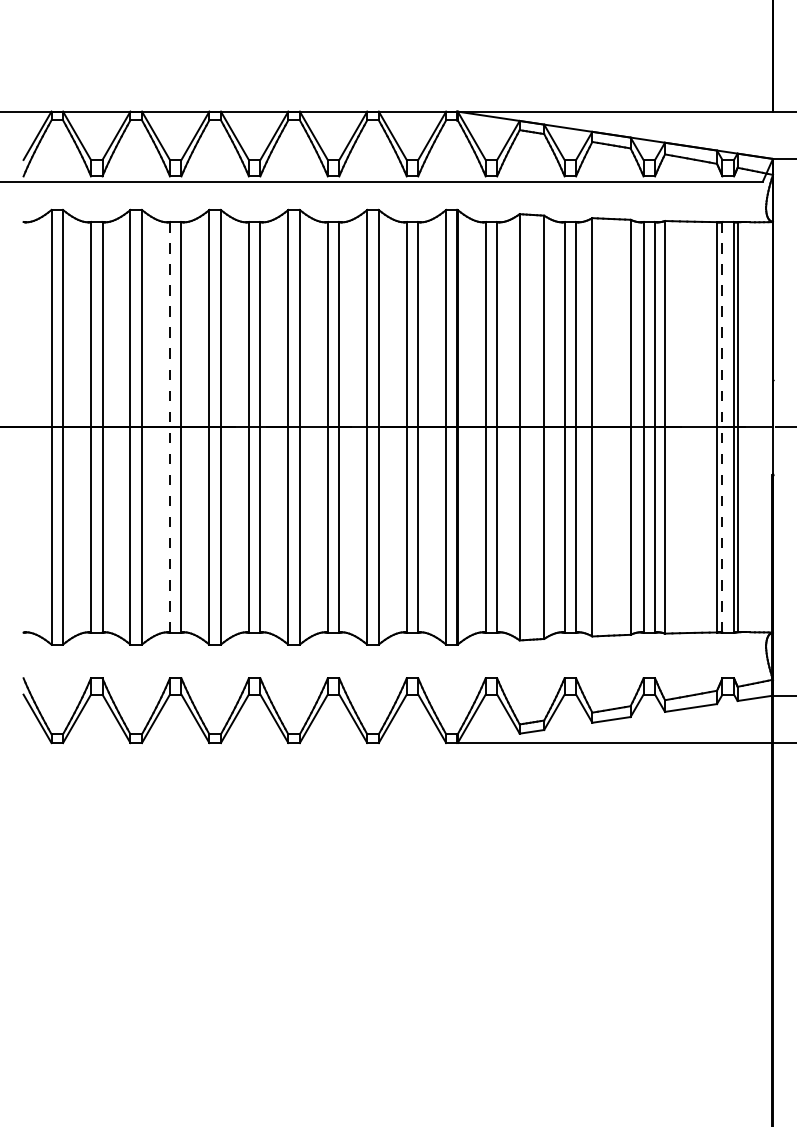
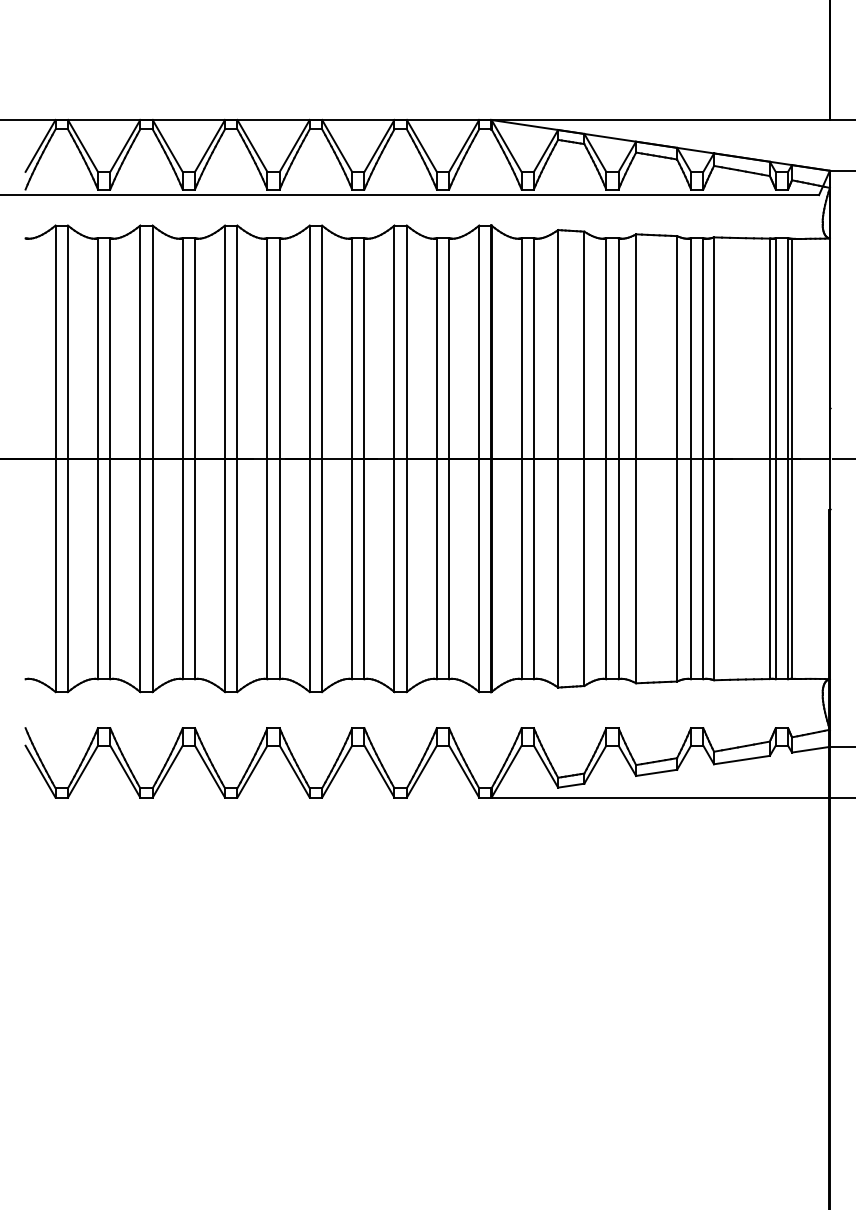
line: (169, 427) -> (182, 458), dashed -> solid
line: (722, 427) -> (775, 458), dashed -> solid

